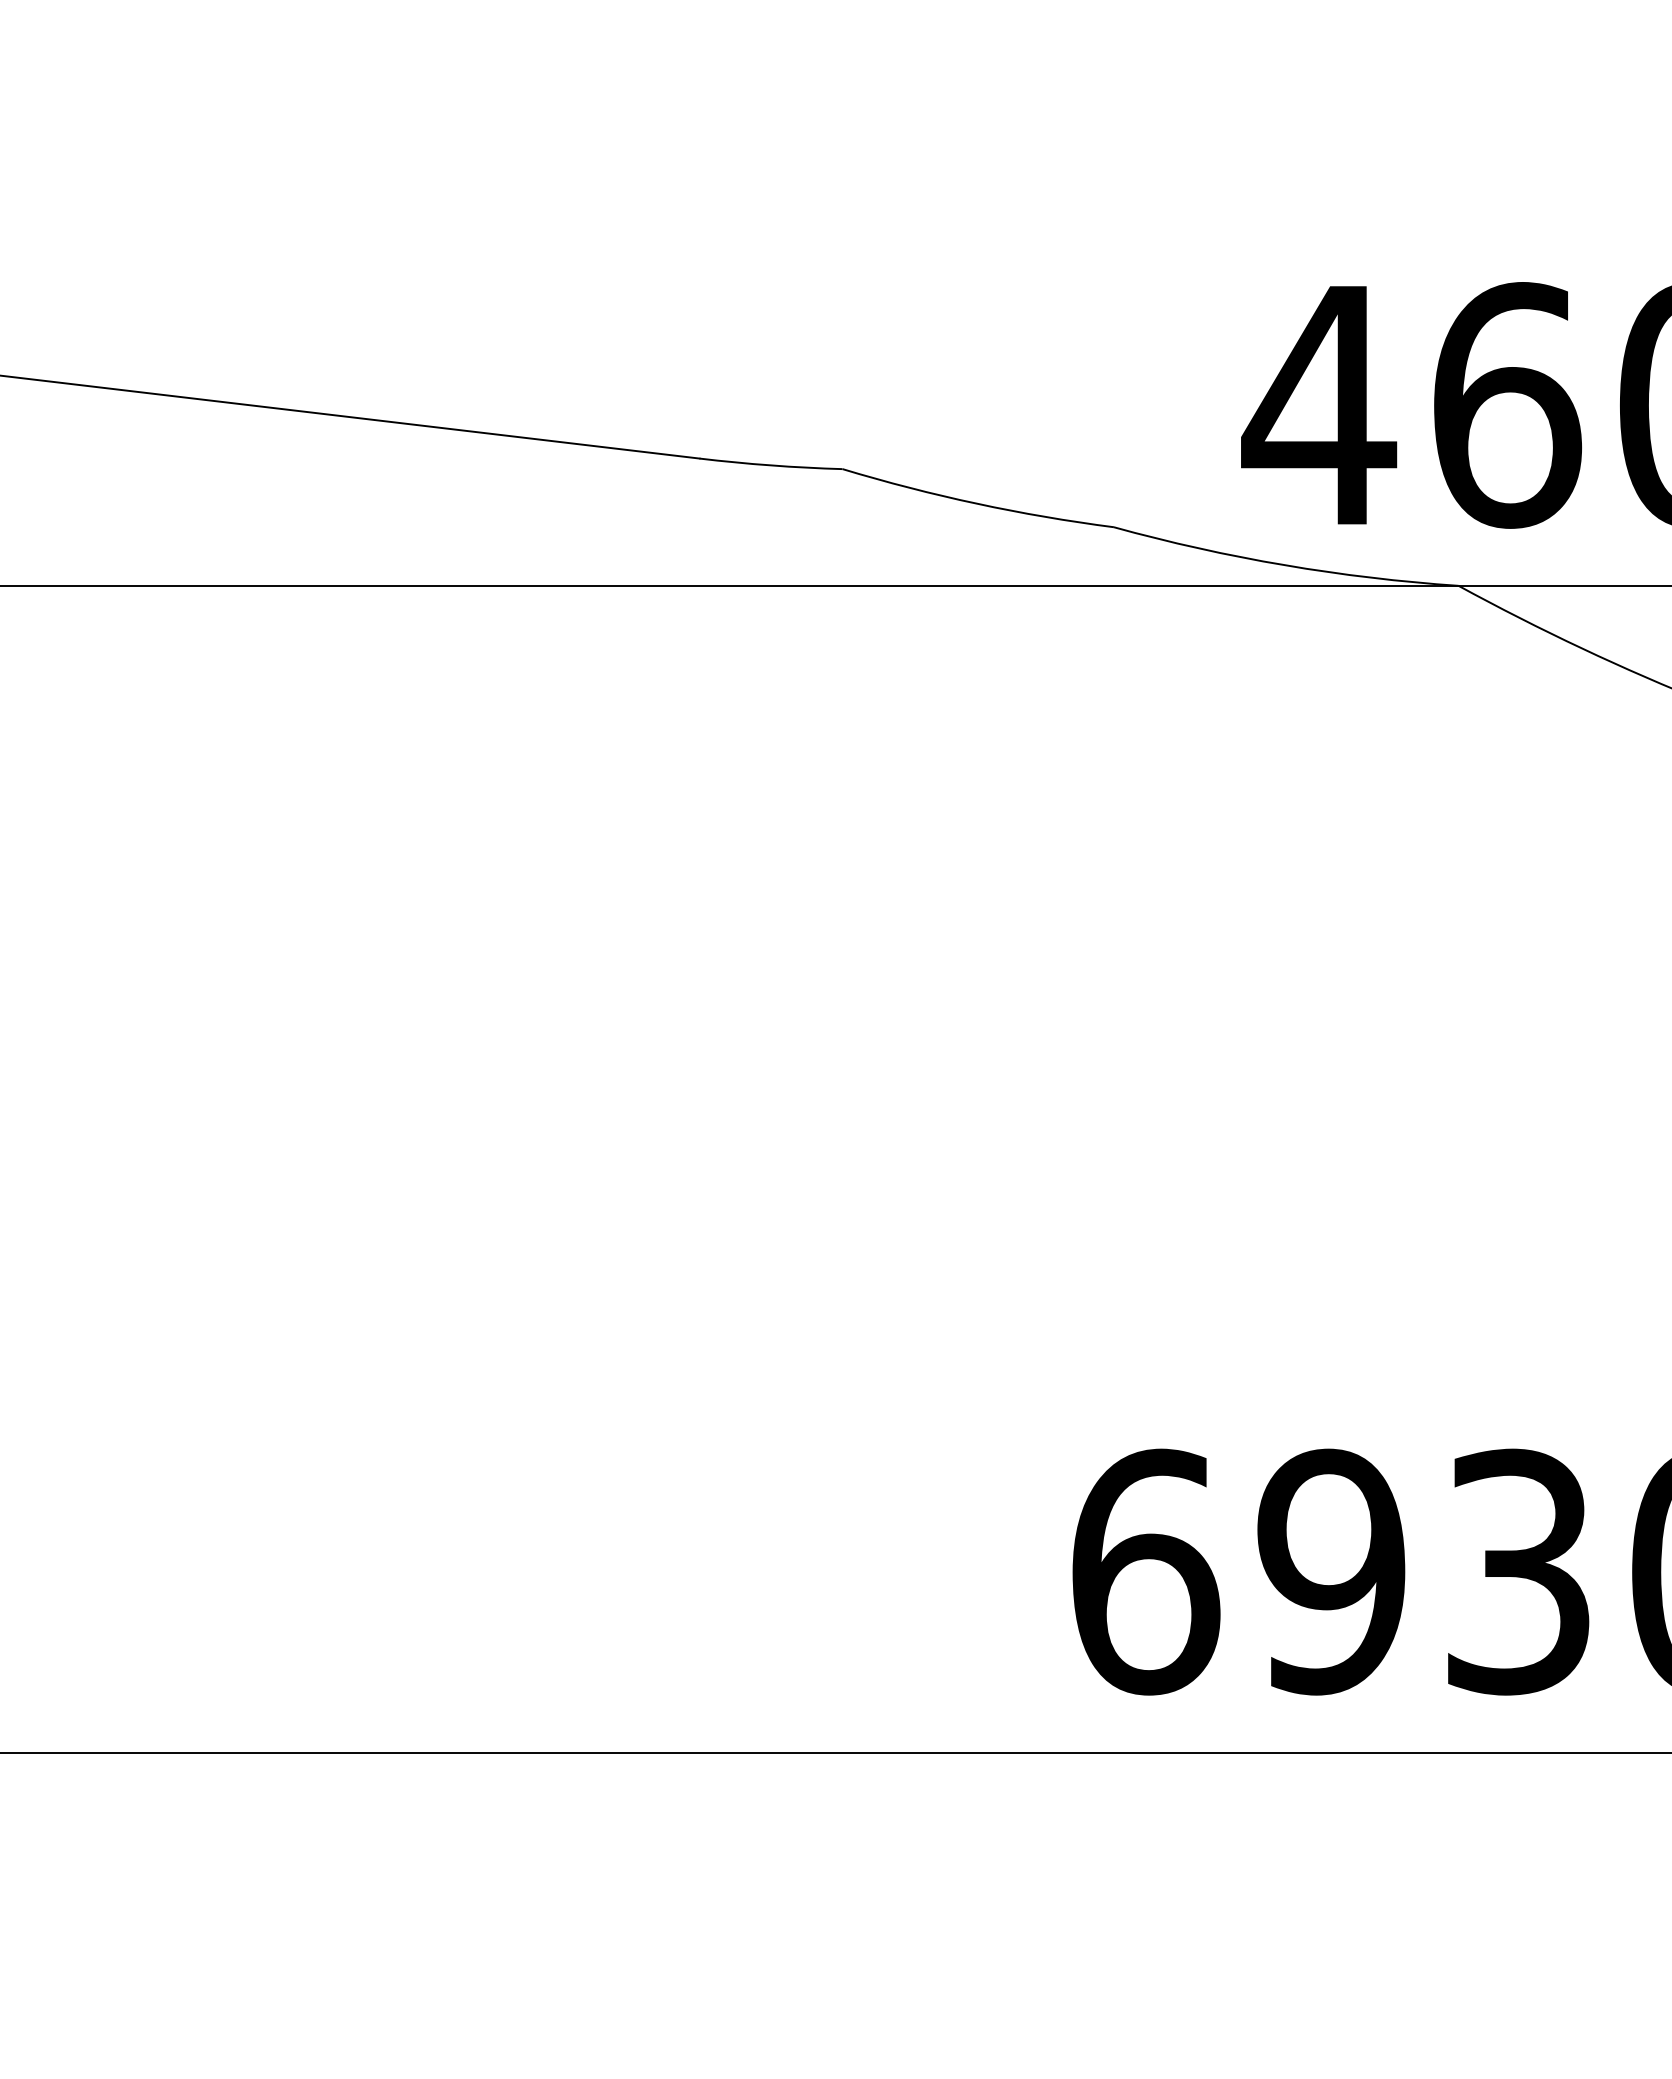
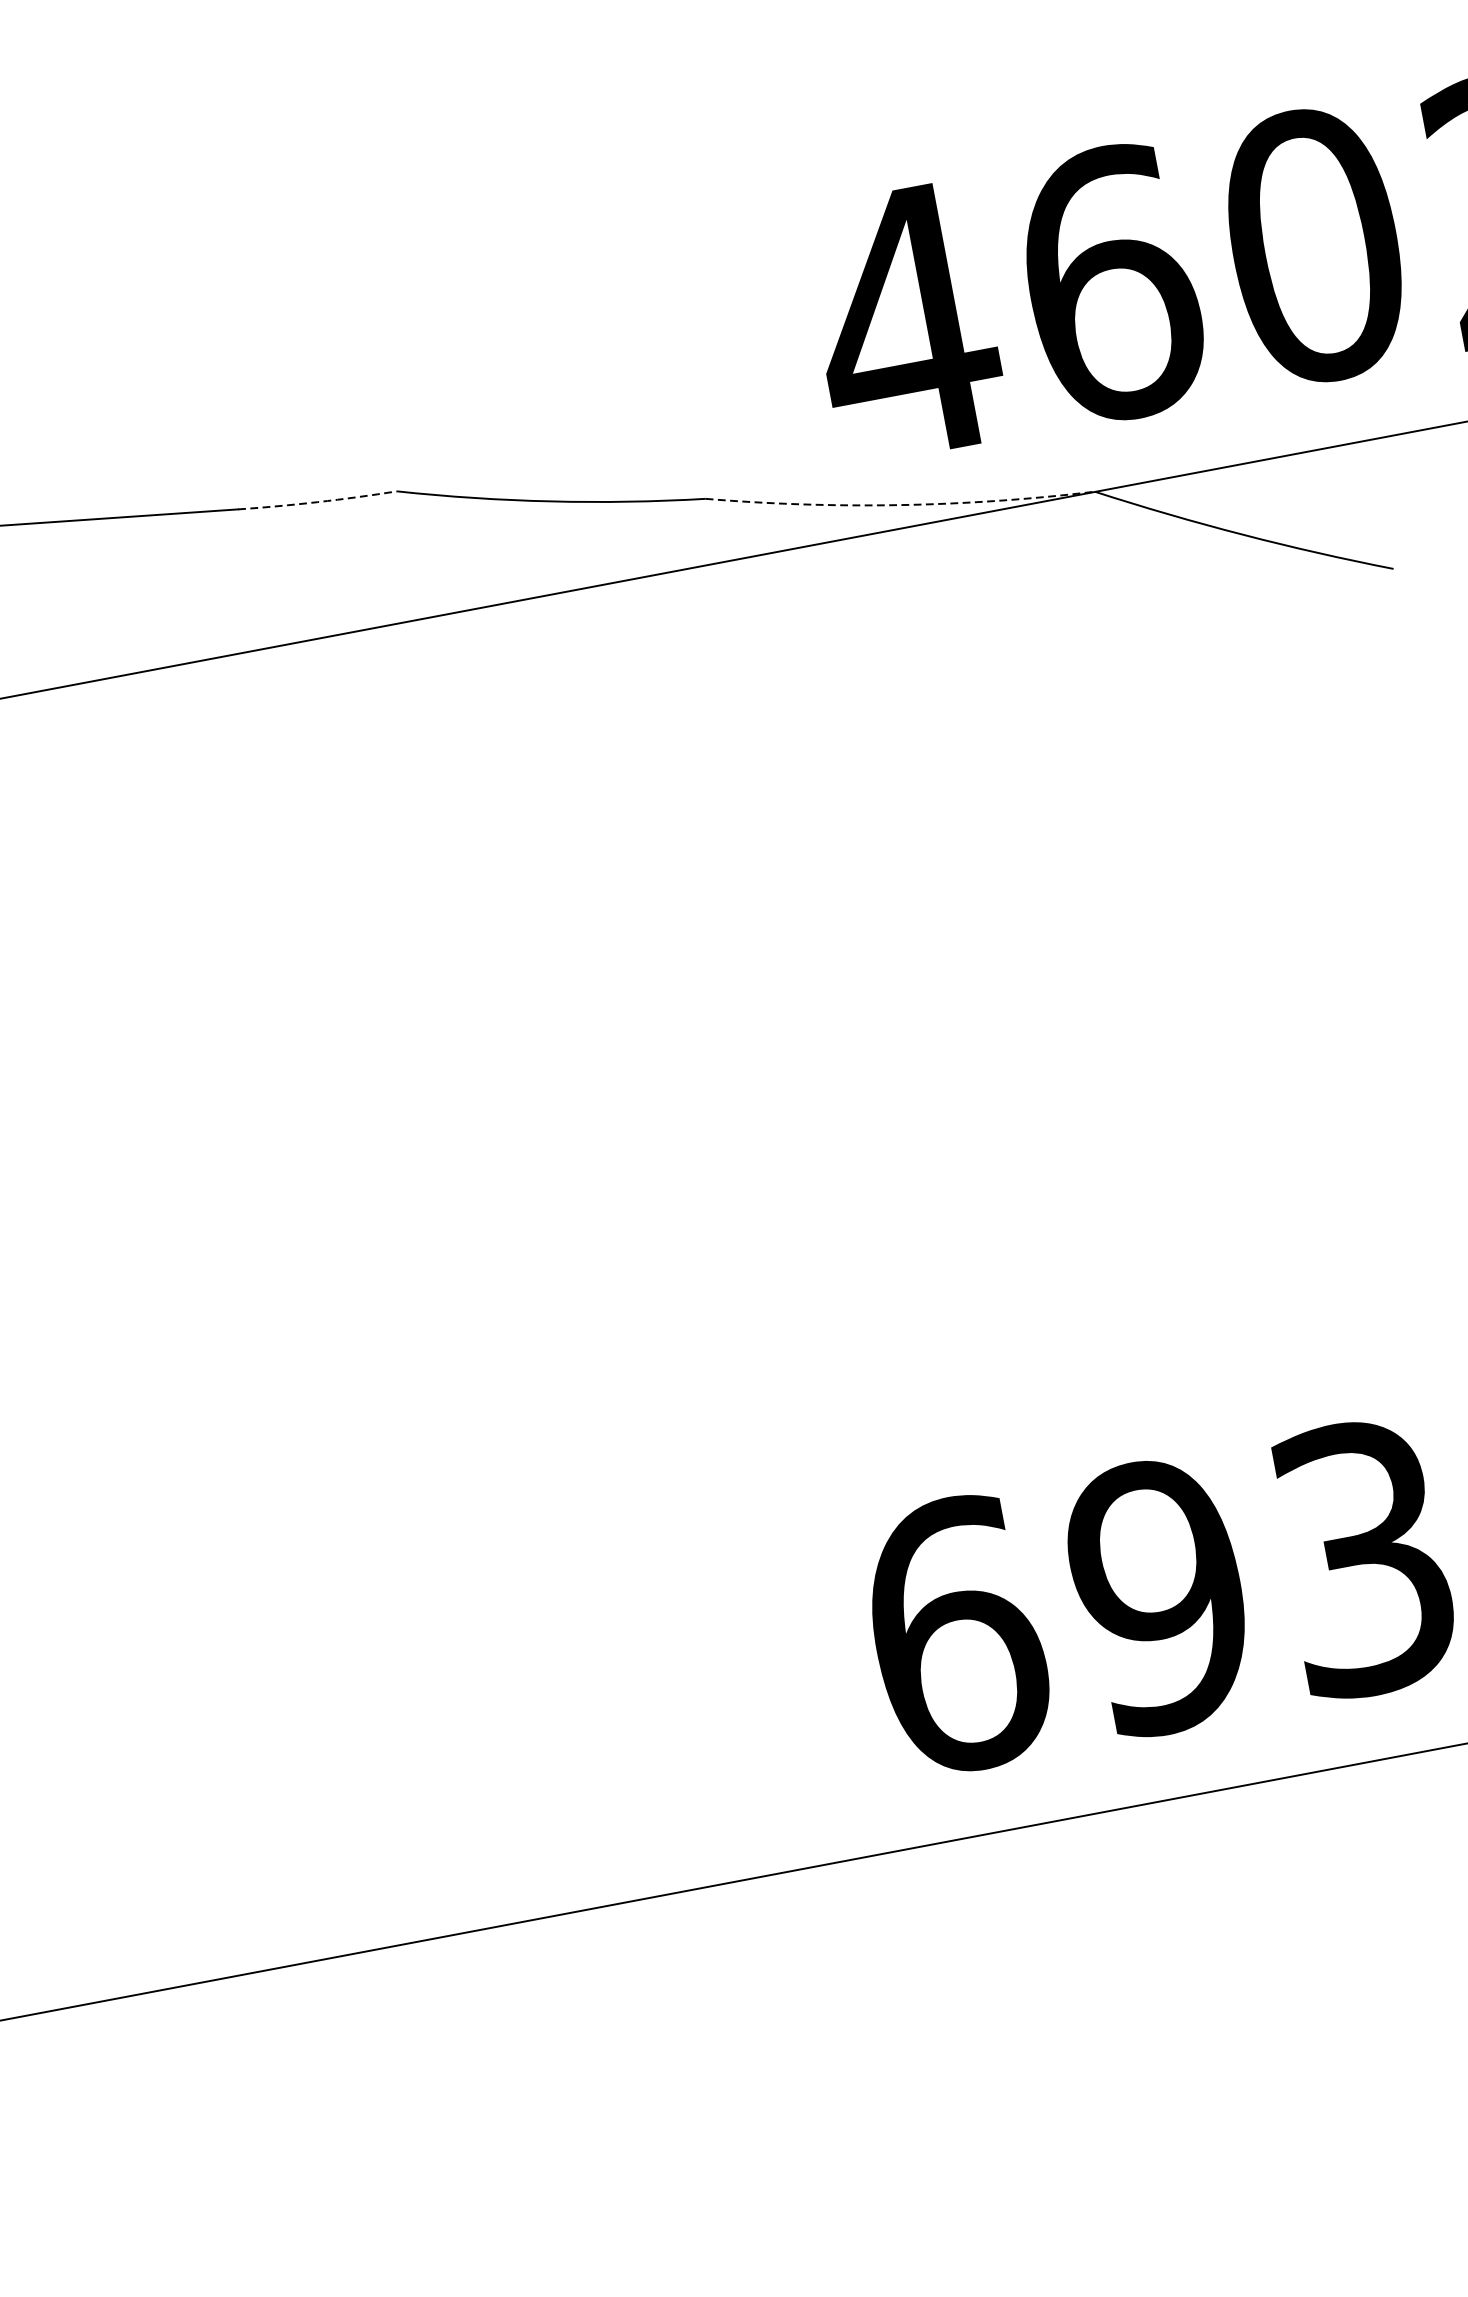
arc: (770, 465) -> (317, 502), solid -> dashed
arc: (1284, 565) -> (900, 505), solid -> dashed

